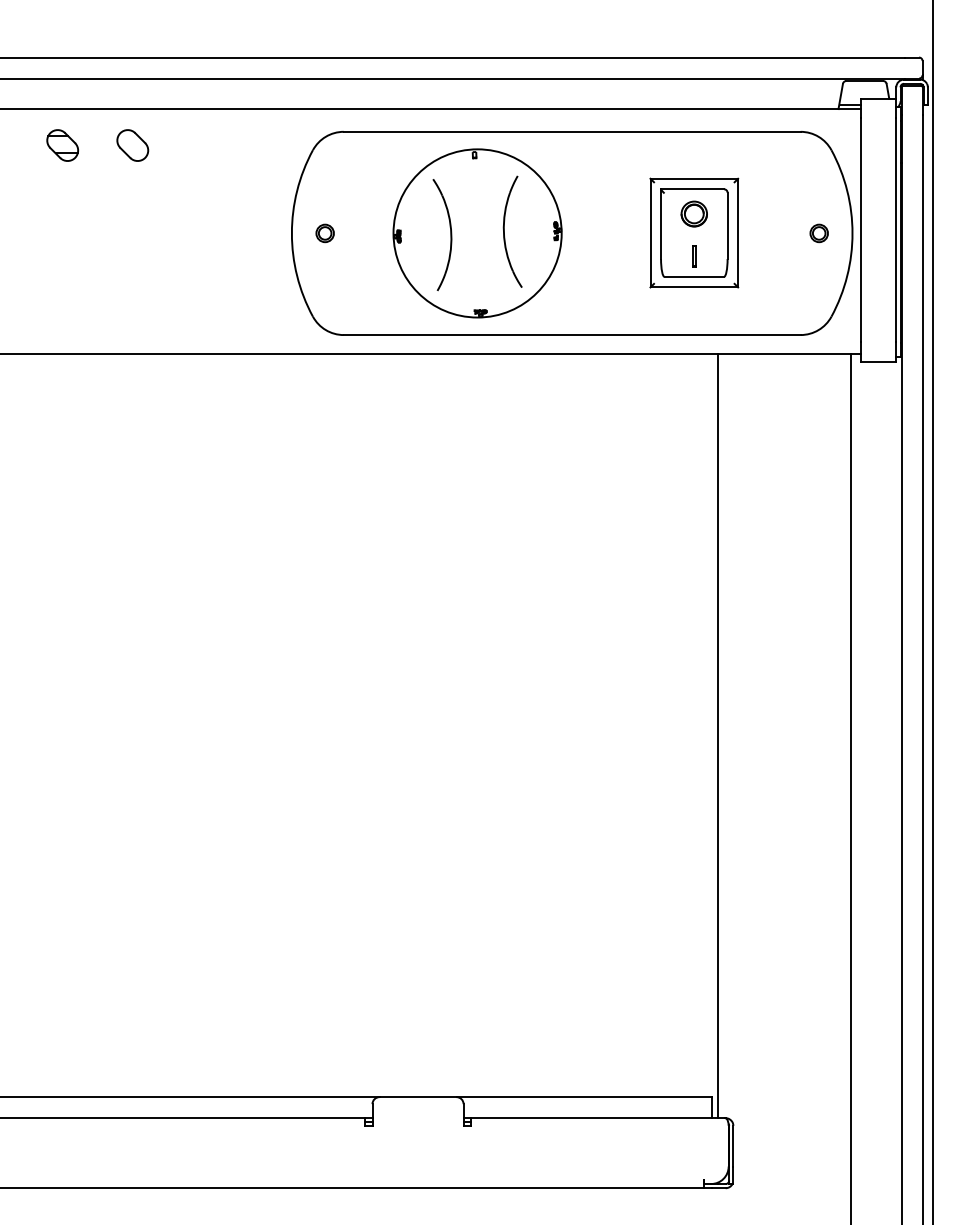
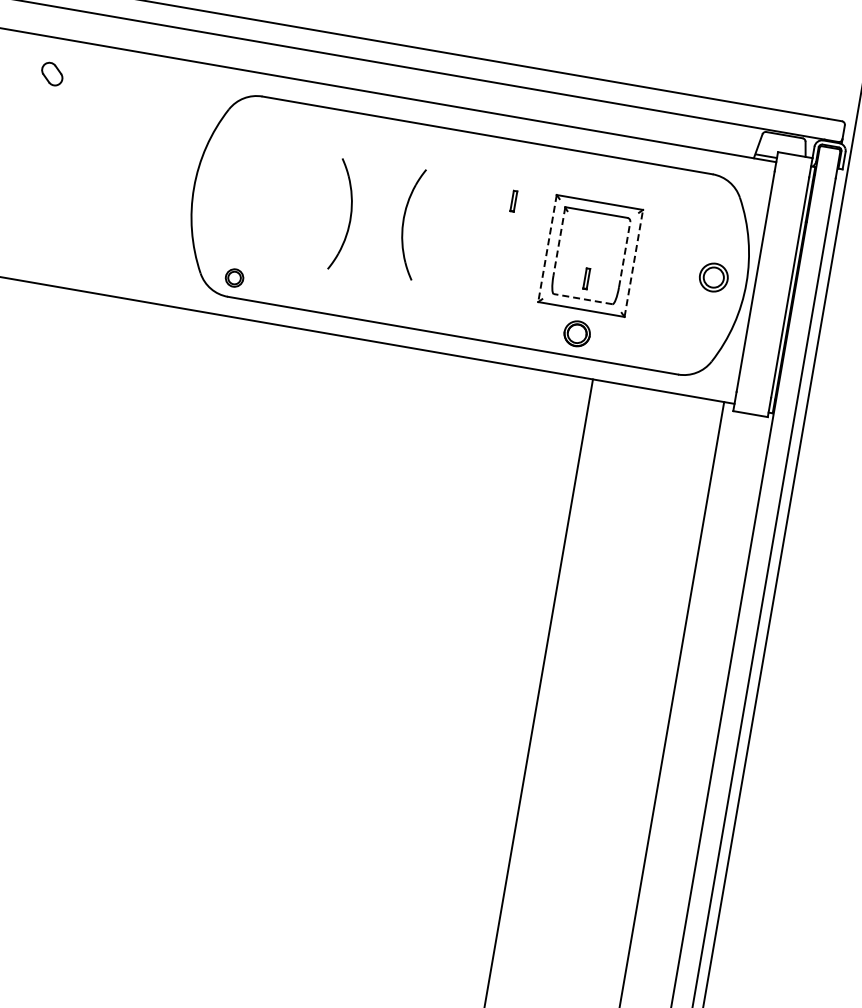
part: (132, 145) -> (51, 74), size x0.7
line: (608, 192) -> (513, 201), added
part: (693, 213) -> (576, 333), moved
line: (661, 224) -> (559, 241), solid -> dashed
line: (727, 225) -> (624, 254), solid -> dashed
line: (738, 232) -> (634, 262), solid -> dashed
part: (324, 233) -> (233, 277), moved
part: (477, 233) -> (376, 219), removed
line: (650, 233) -> (547, 248), solid -> dashed
part: (818, 233) -> (712, 277), size x1.6
line: (694, 276) -> (583, 298), solid -> dashed

